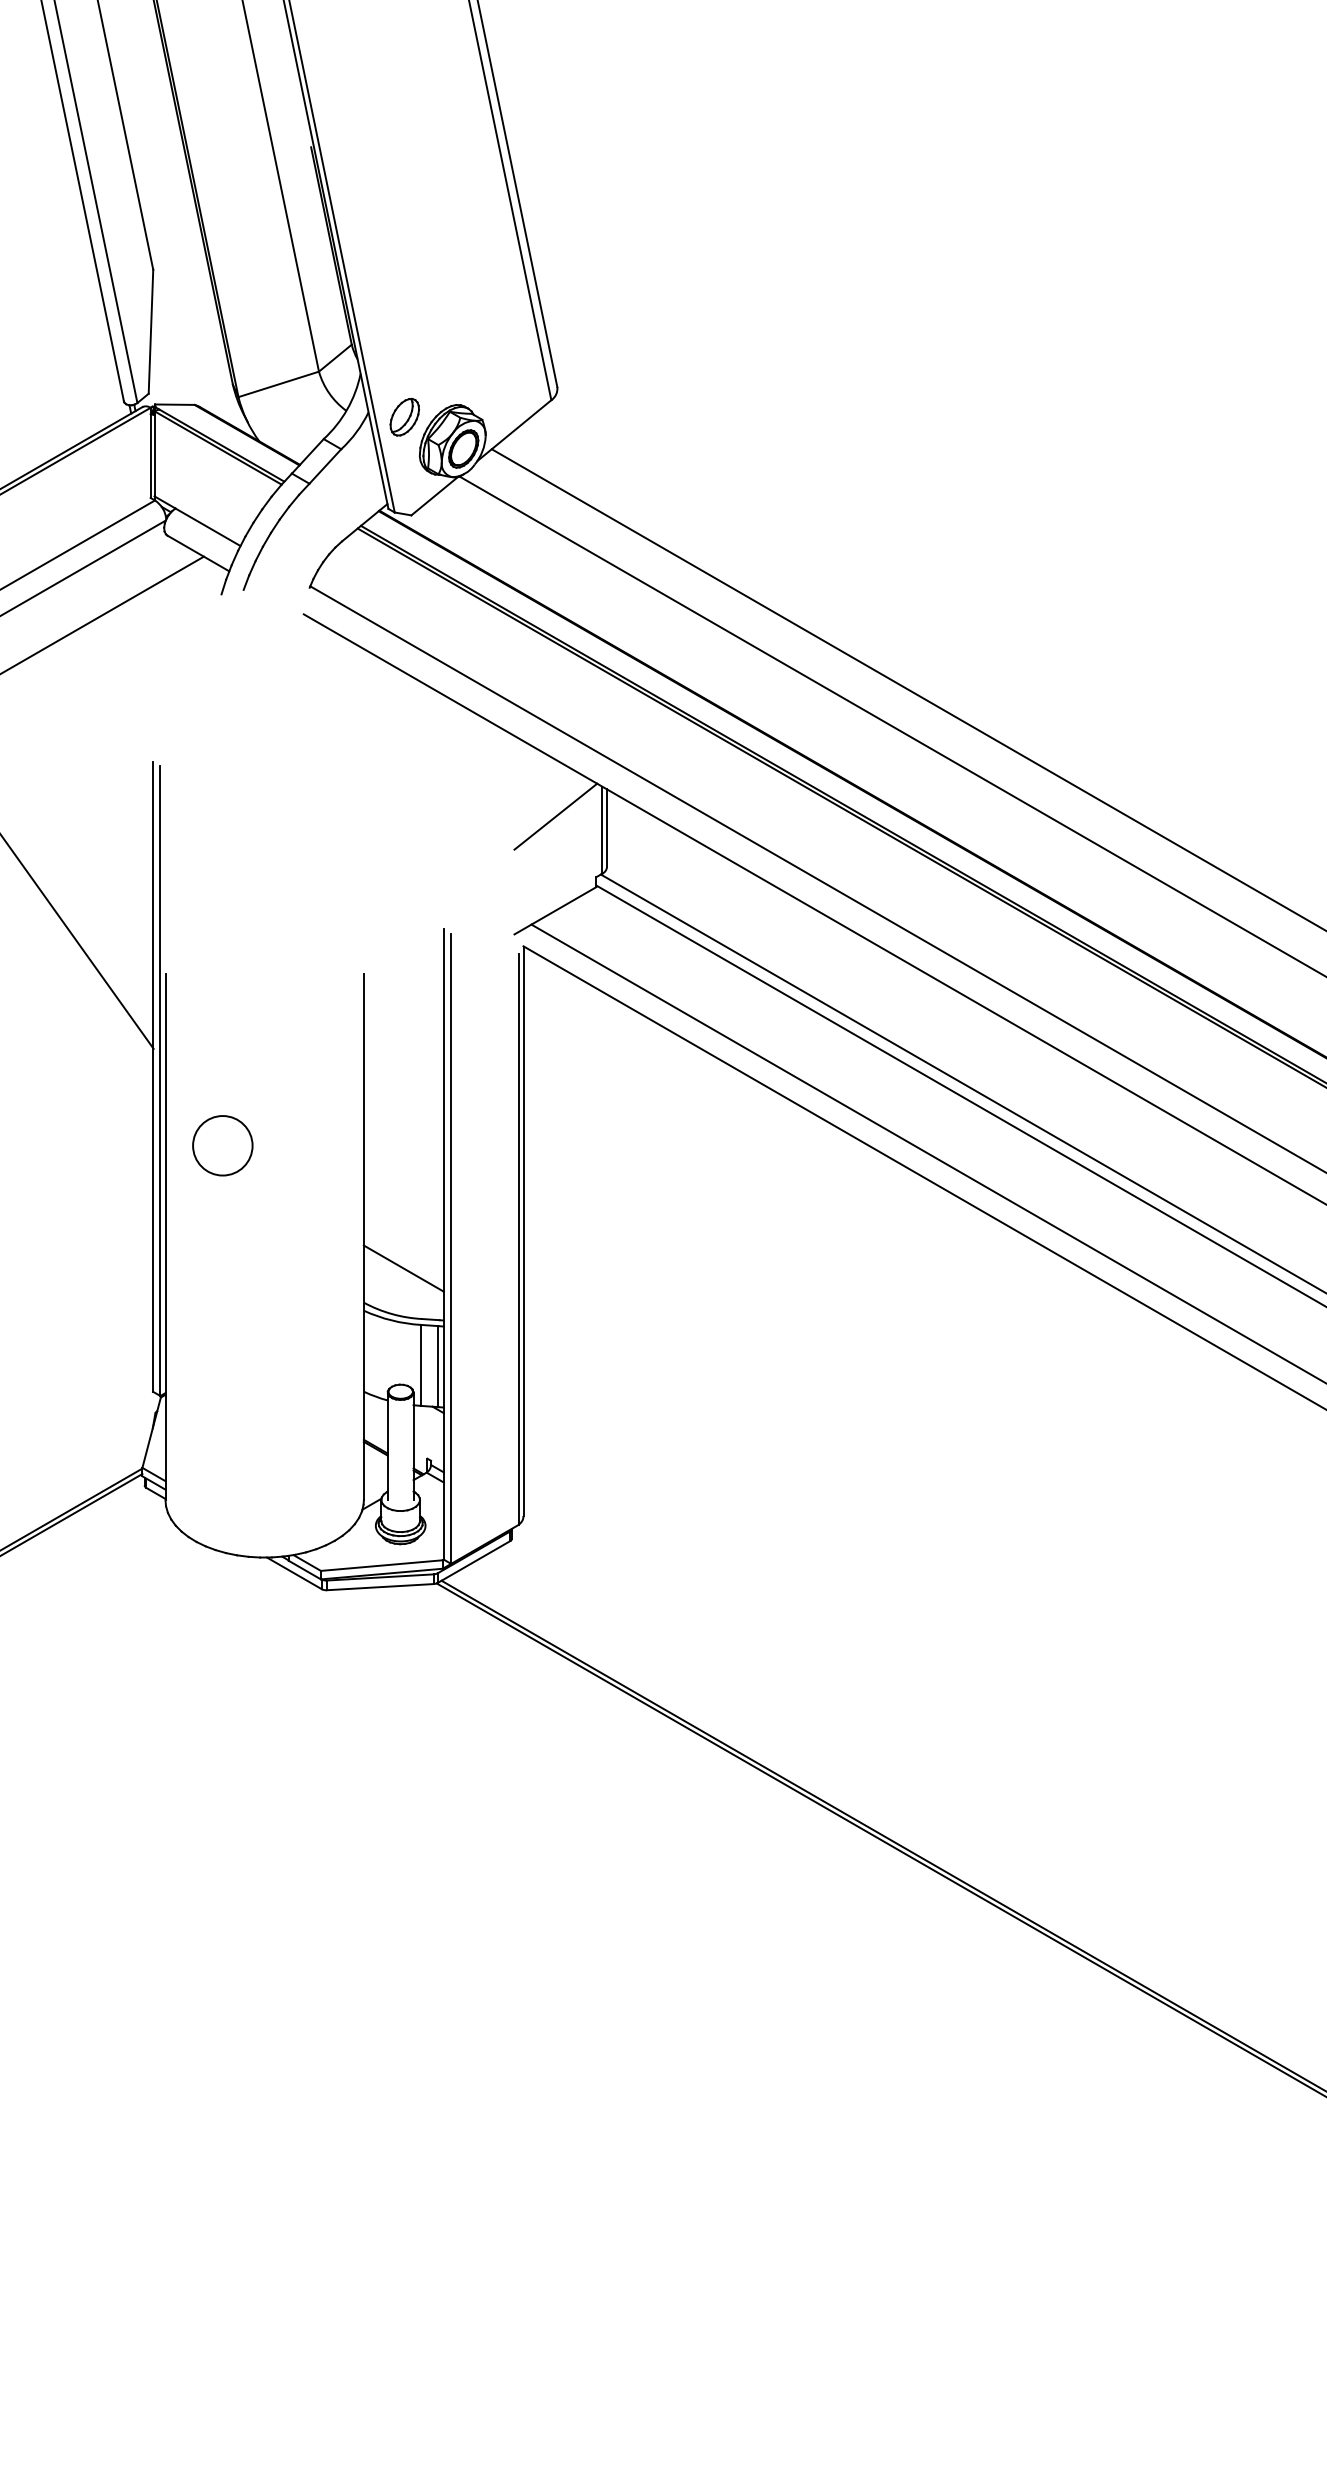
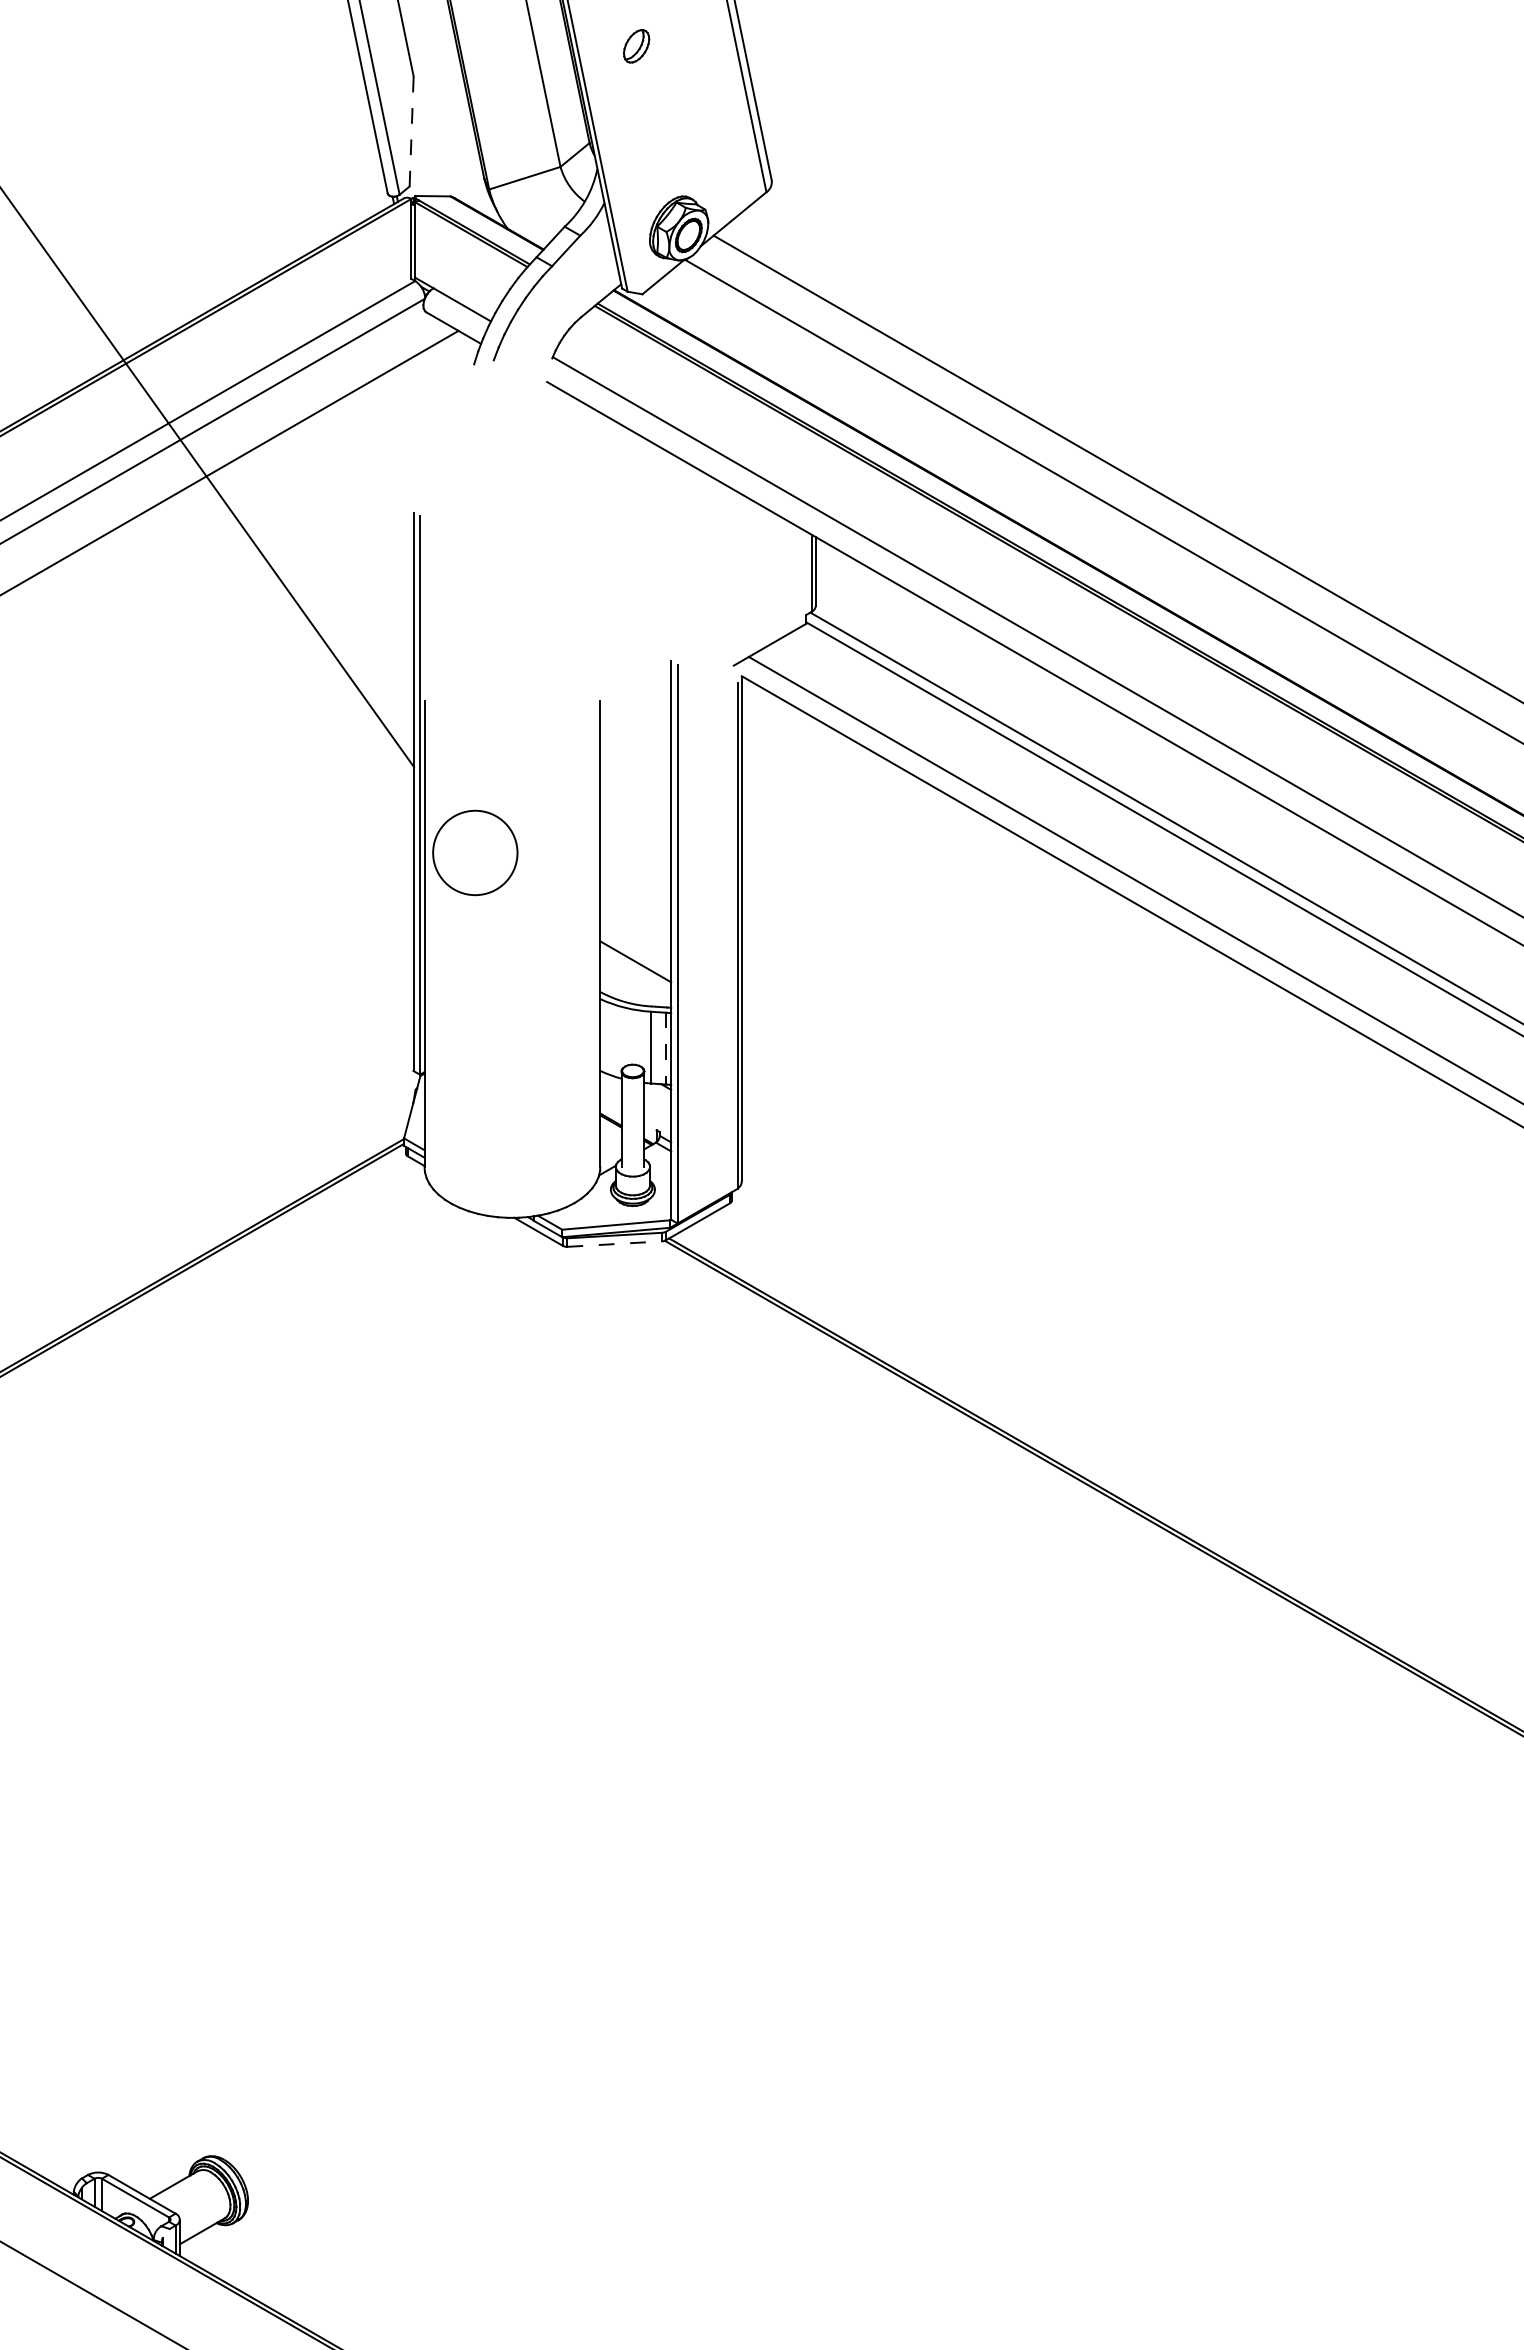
line: (150, 331) -> (411, 131), solid -> dashed
part: (404, 417) -> (636, 46), moved
line: (555, 816) -> (770, 561), removed
circle: (221, 1145) -> (474, 852), size x1.6
line: (438, 1366) -> (666, 1048), solid -> dashed
line: (379, 1587) -> (614, 1244), solid -> dashed

